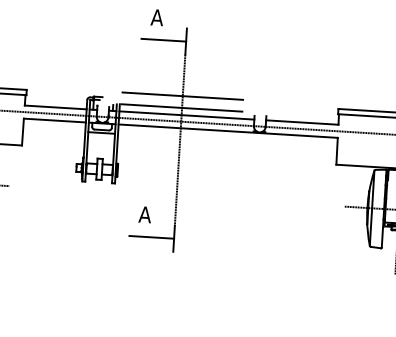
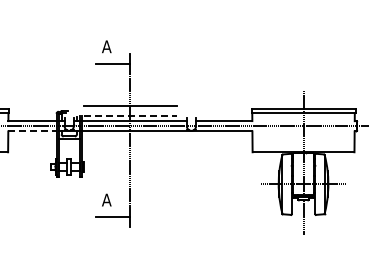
line: (182, 107) -> (130, 115), solid -> dashed
line: (54, 120) -> (32, 131), solid -> dashed

